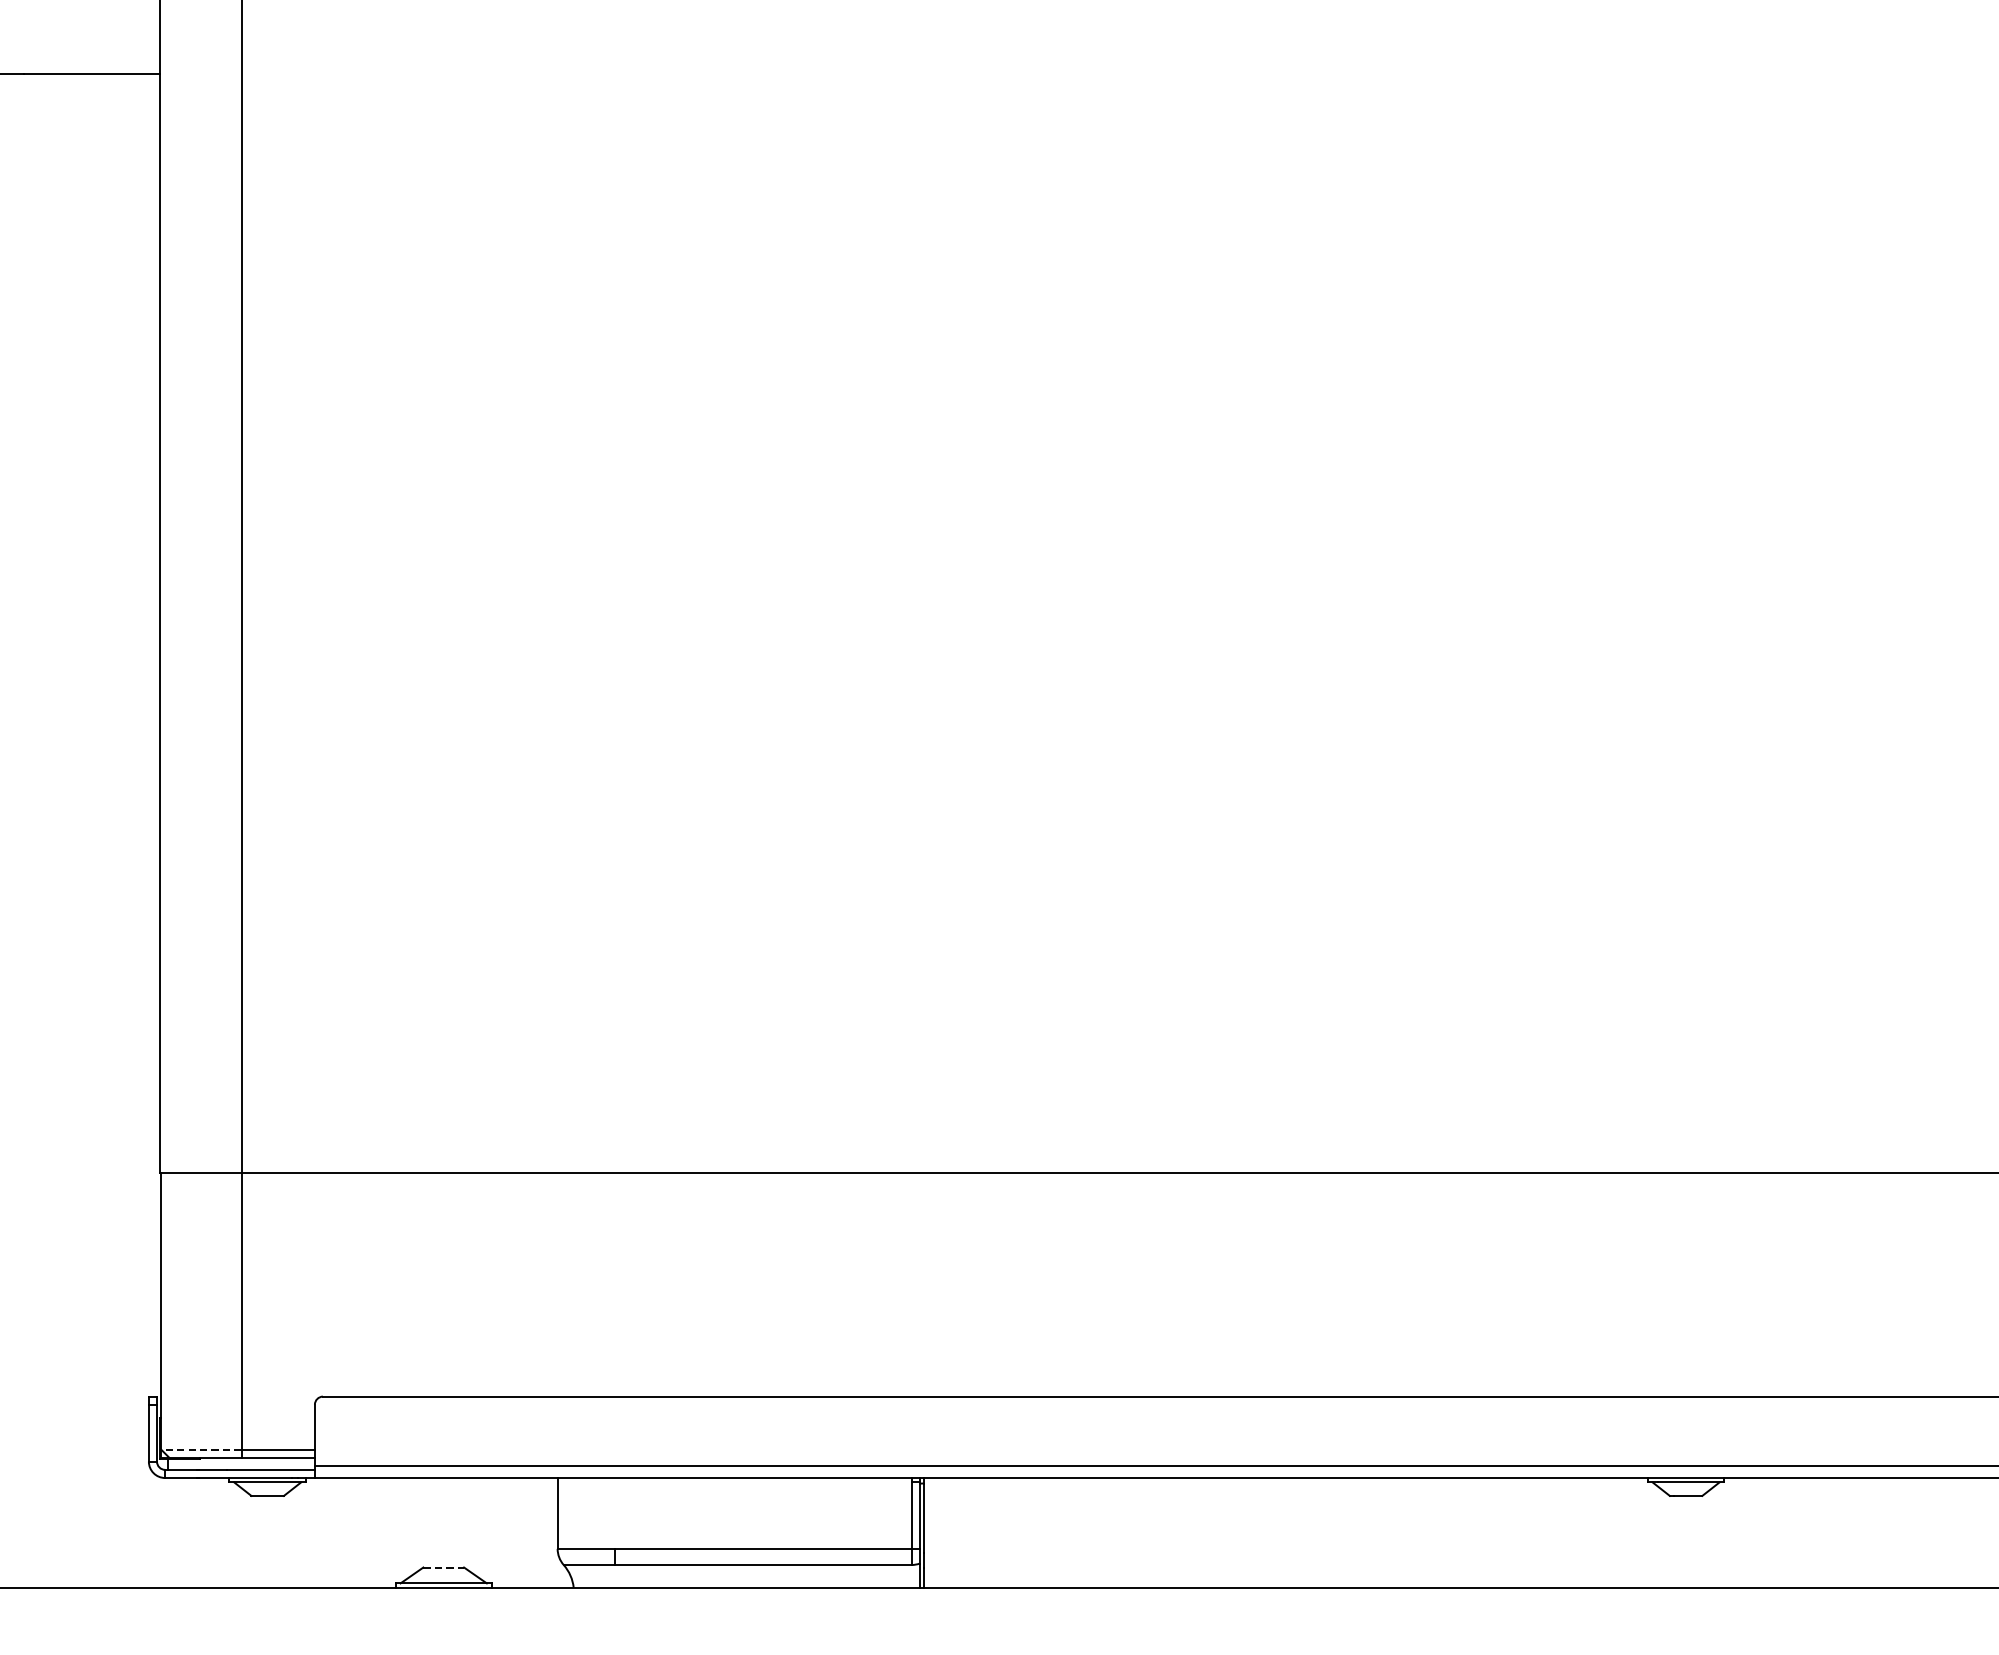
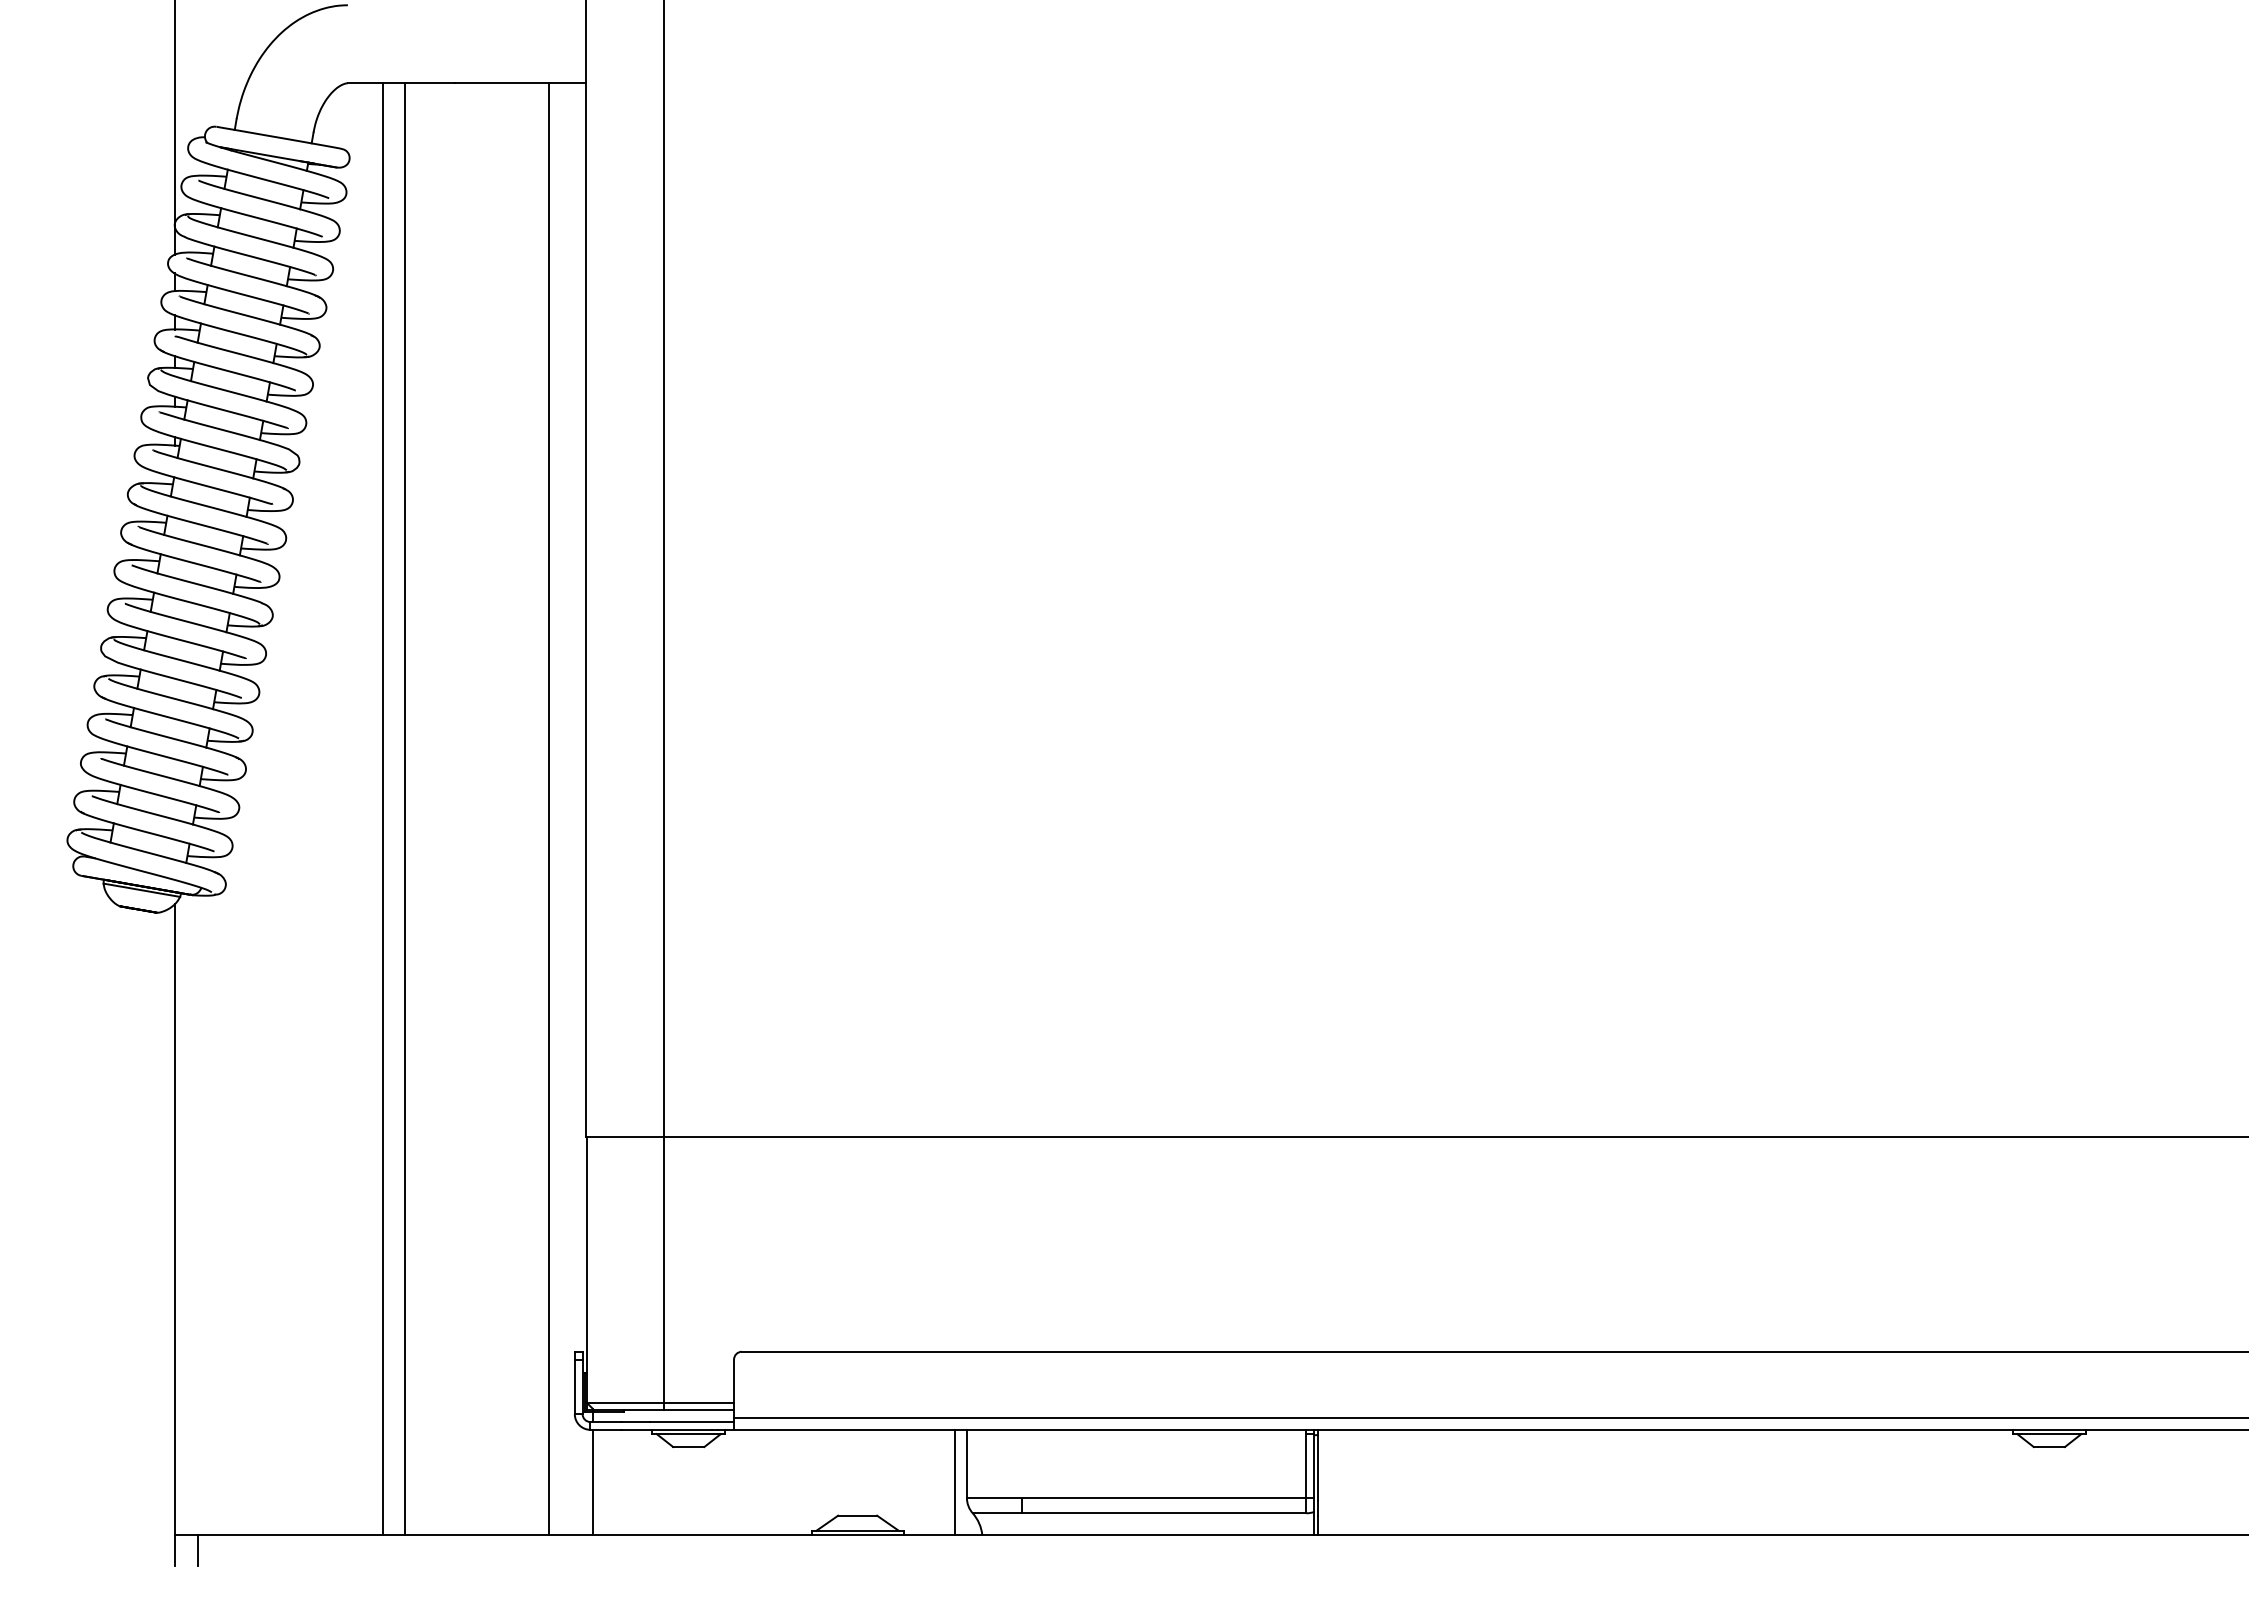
line: (122, 831) -> (549, 809), added
line: (201, 1449) -> (625, 1402), dashed -> solid
line: (168, 1532) -> (593, 1482), added
line: (544, 1532) -> (954, 1482), added
line: (443, 1567) -> (857, 1515), dashed -> solid

